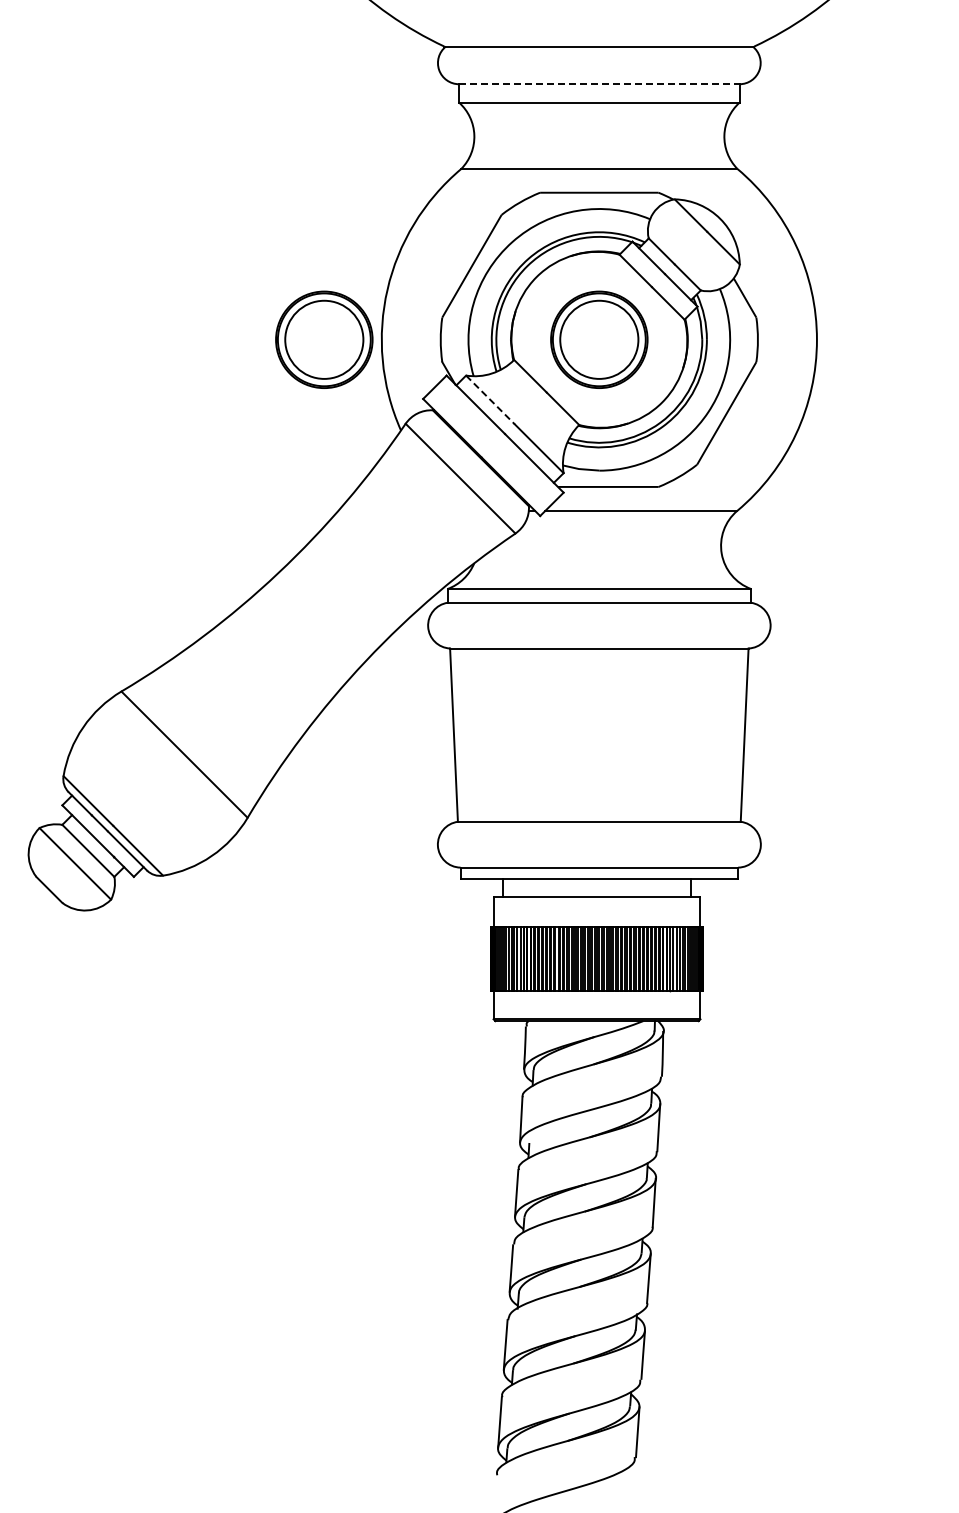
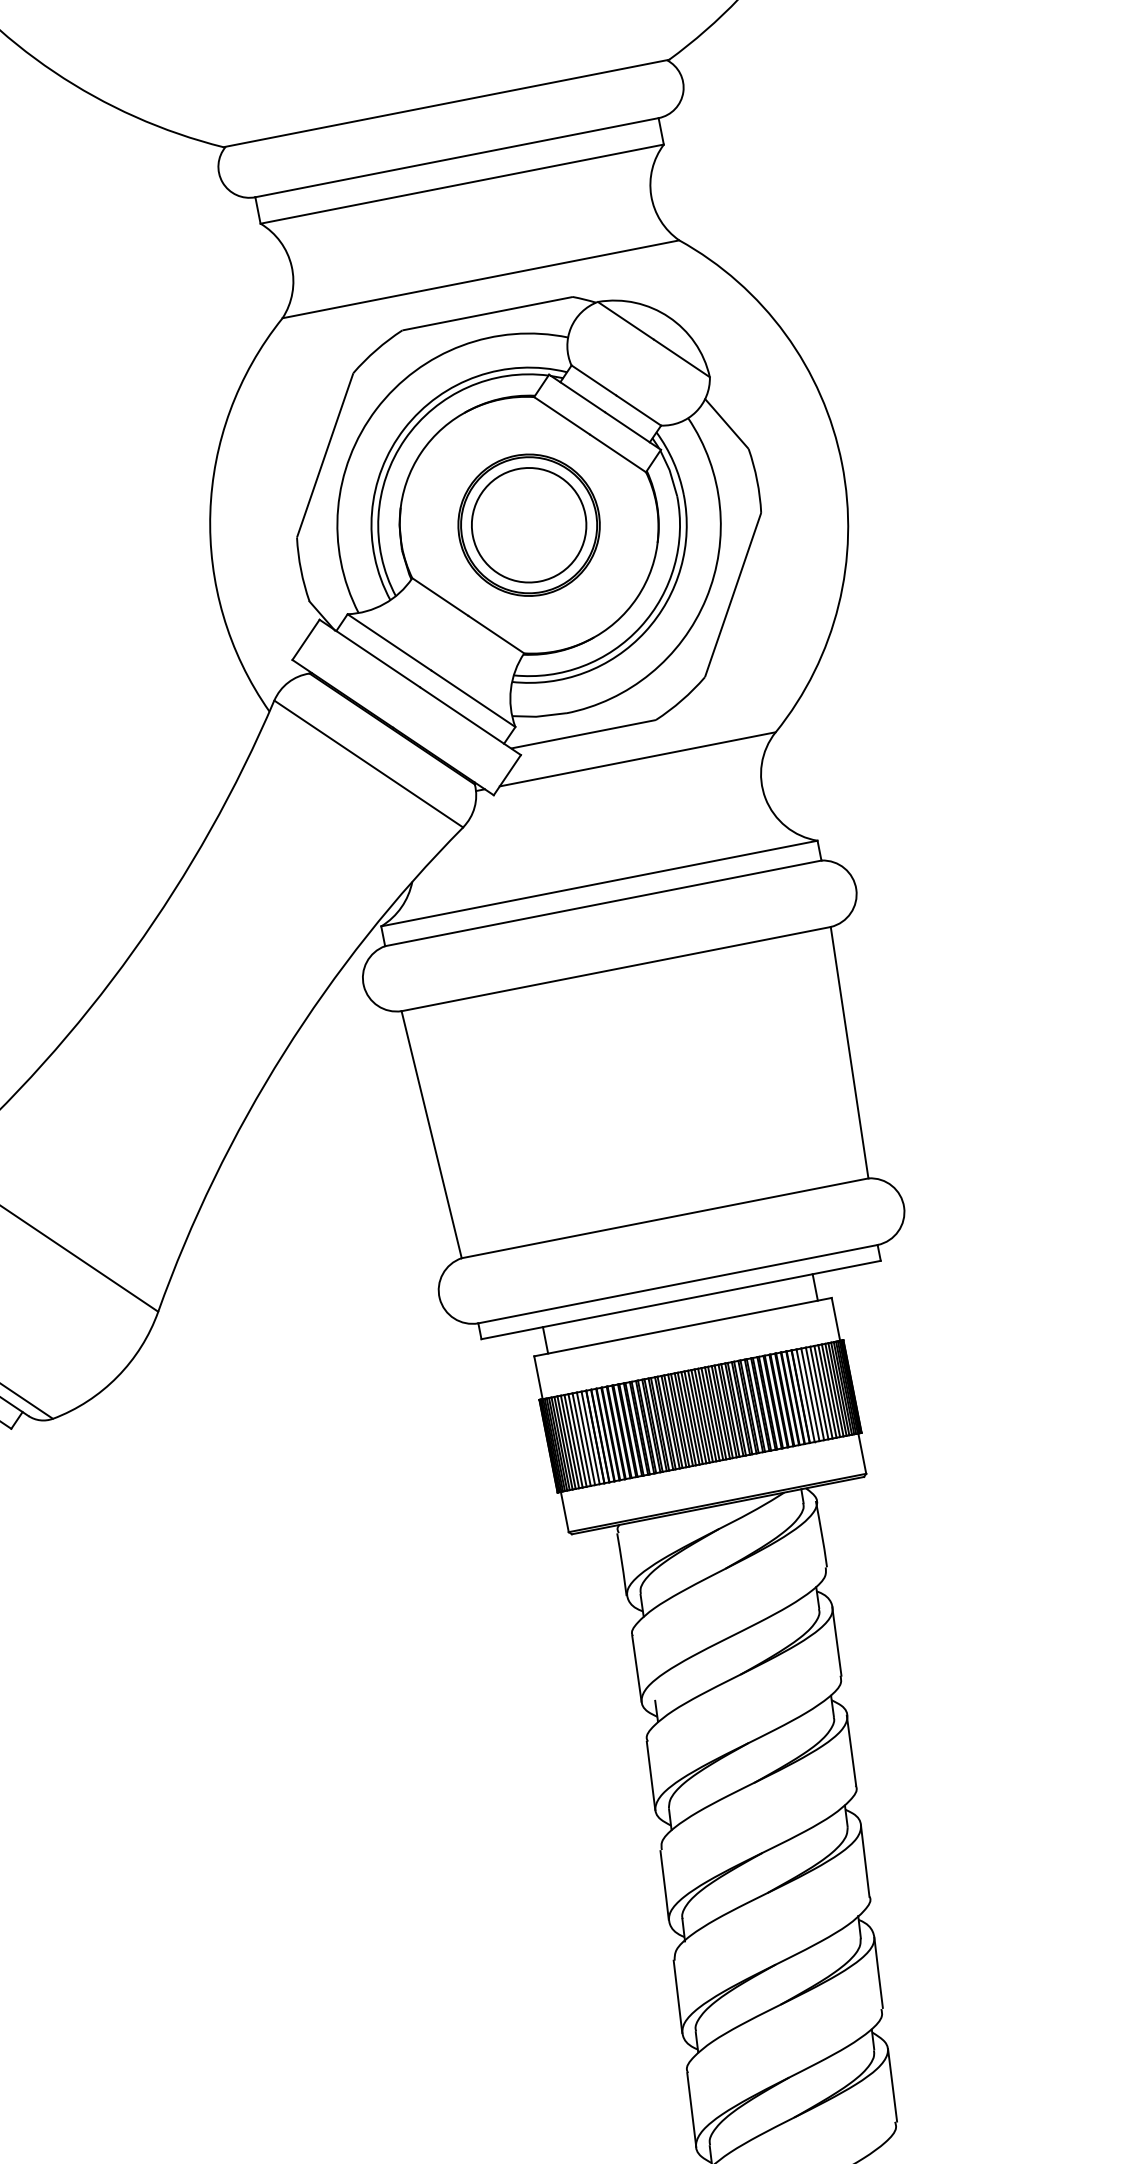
line: (599, 84) -> (457, 158), dashed -> solid
part: (324, 339) -> (133, 602), removed
line: (490, 400) -> (389, 643), dashed -> solid

